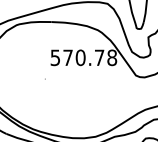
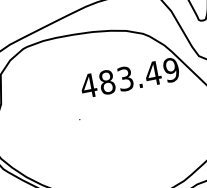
text: (83, 57) -> (129, 77), 570.78 -> 483.49

